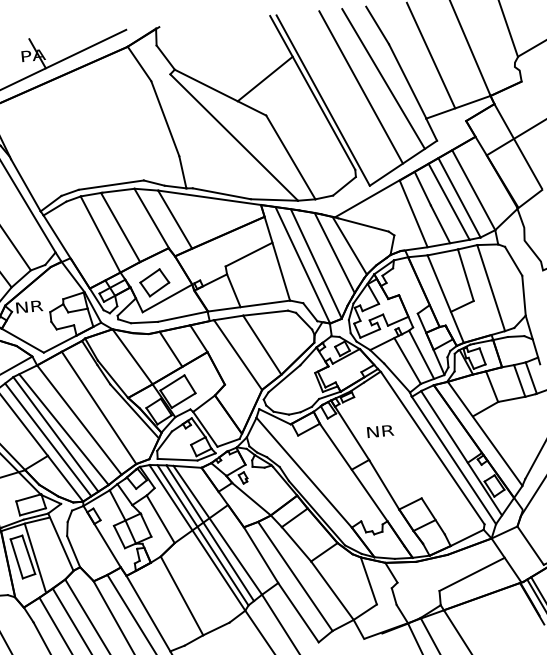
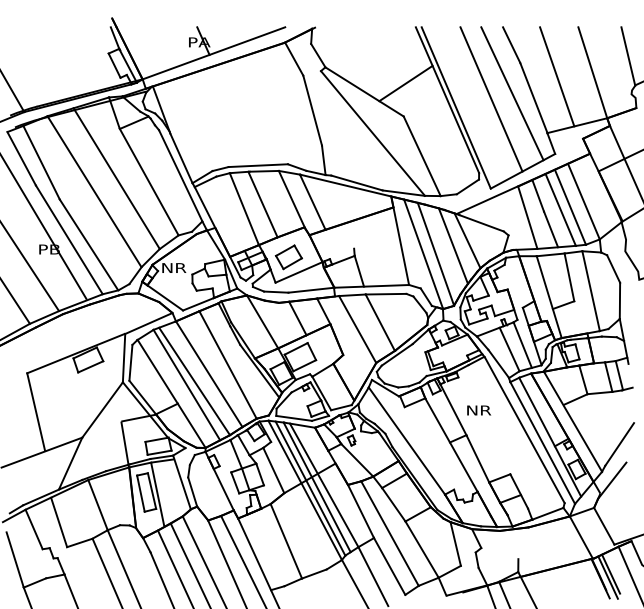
line: (249, 253) -> (376, 239), removed
line: (48, 438) -> (179, 388), removed
line: (471, 573) -> (548, 546), removed

